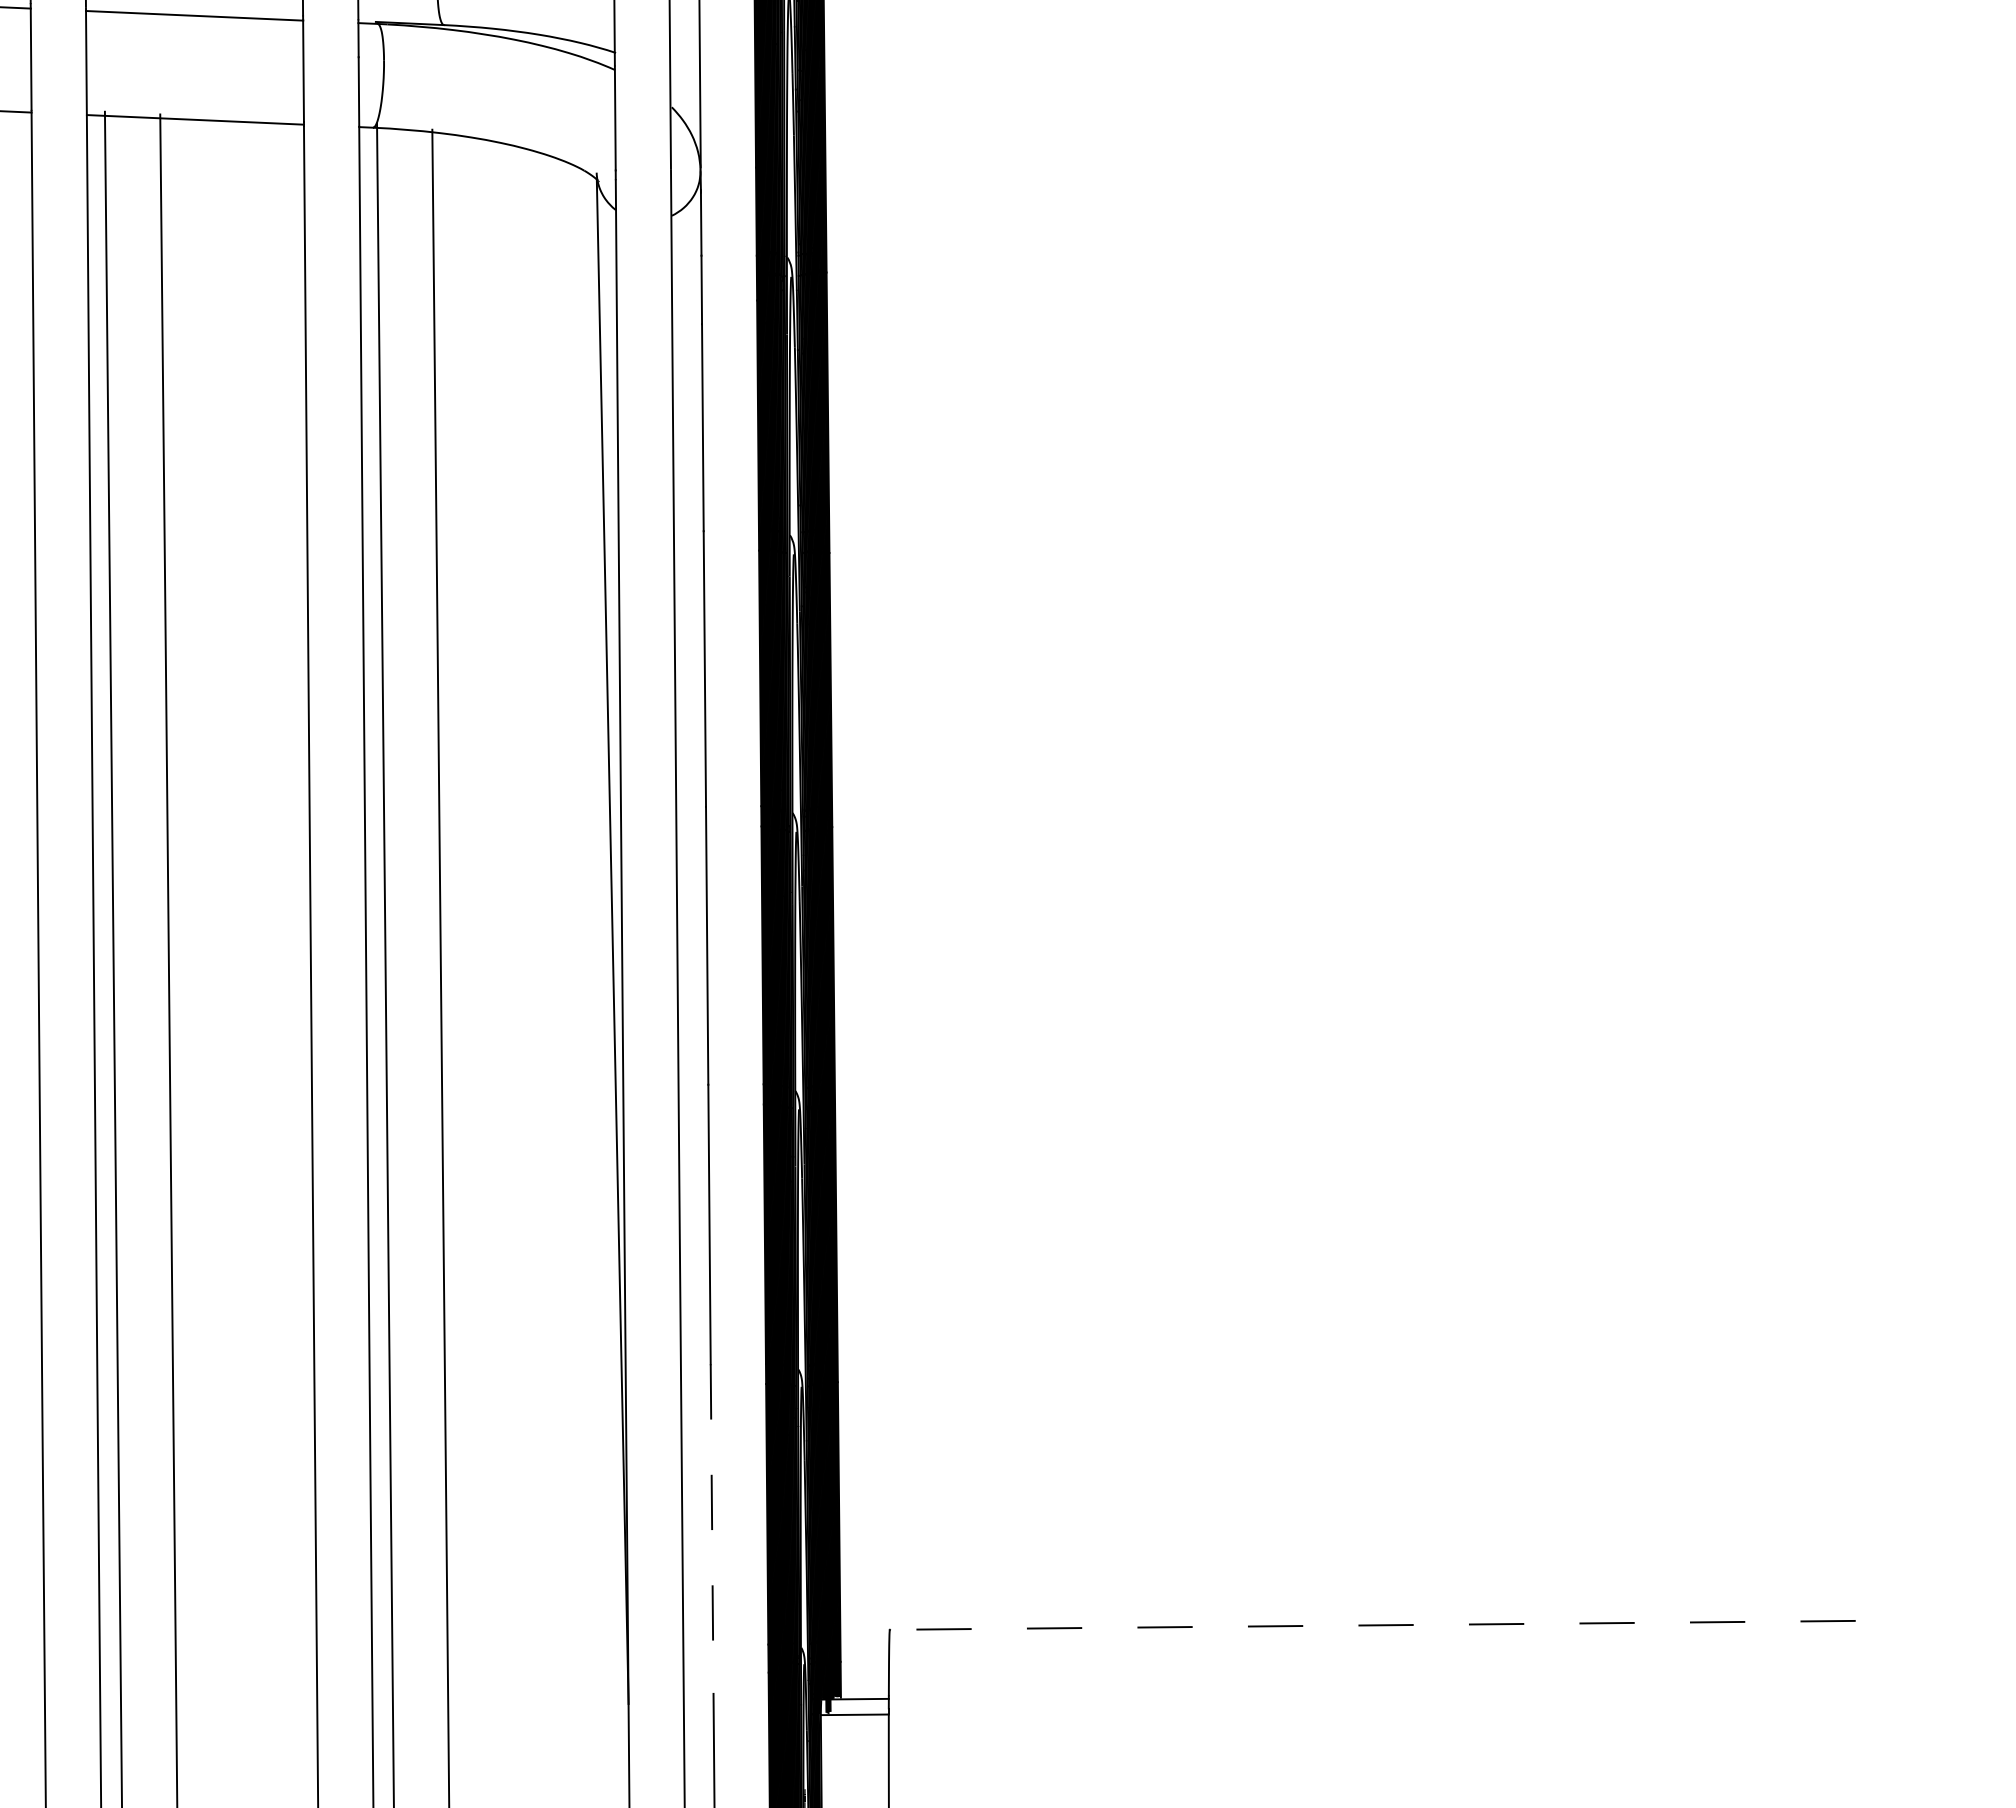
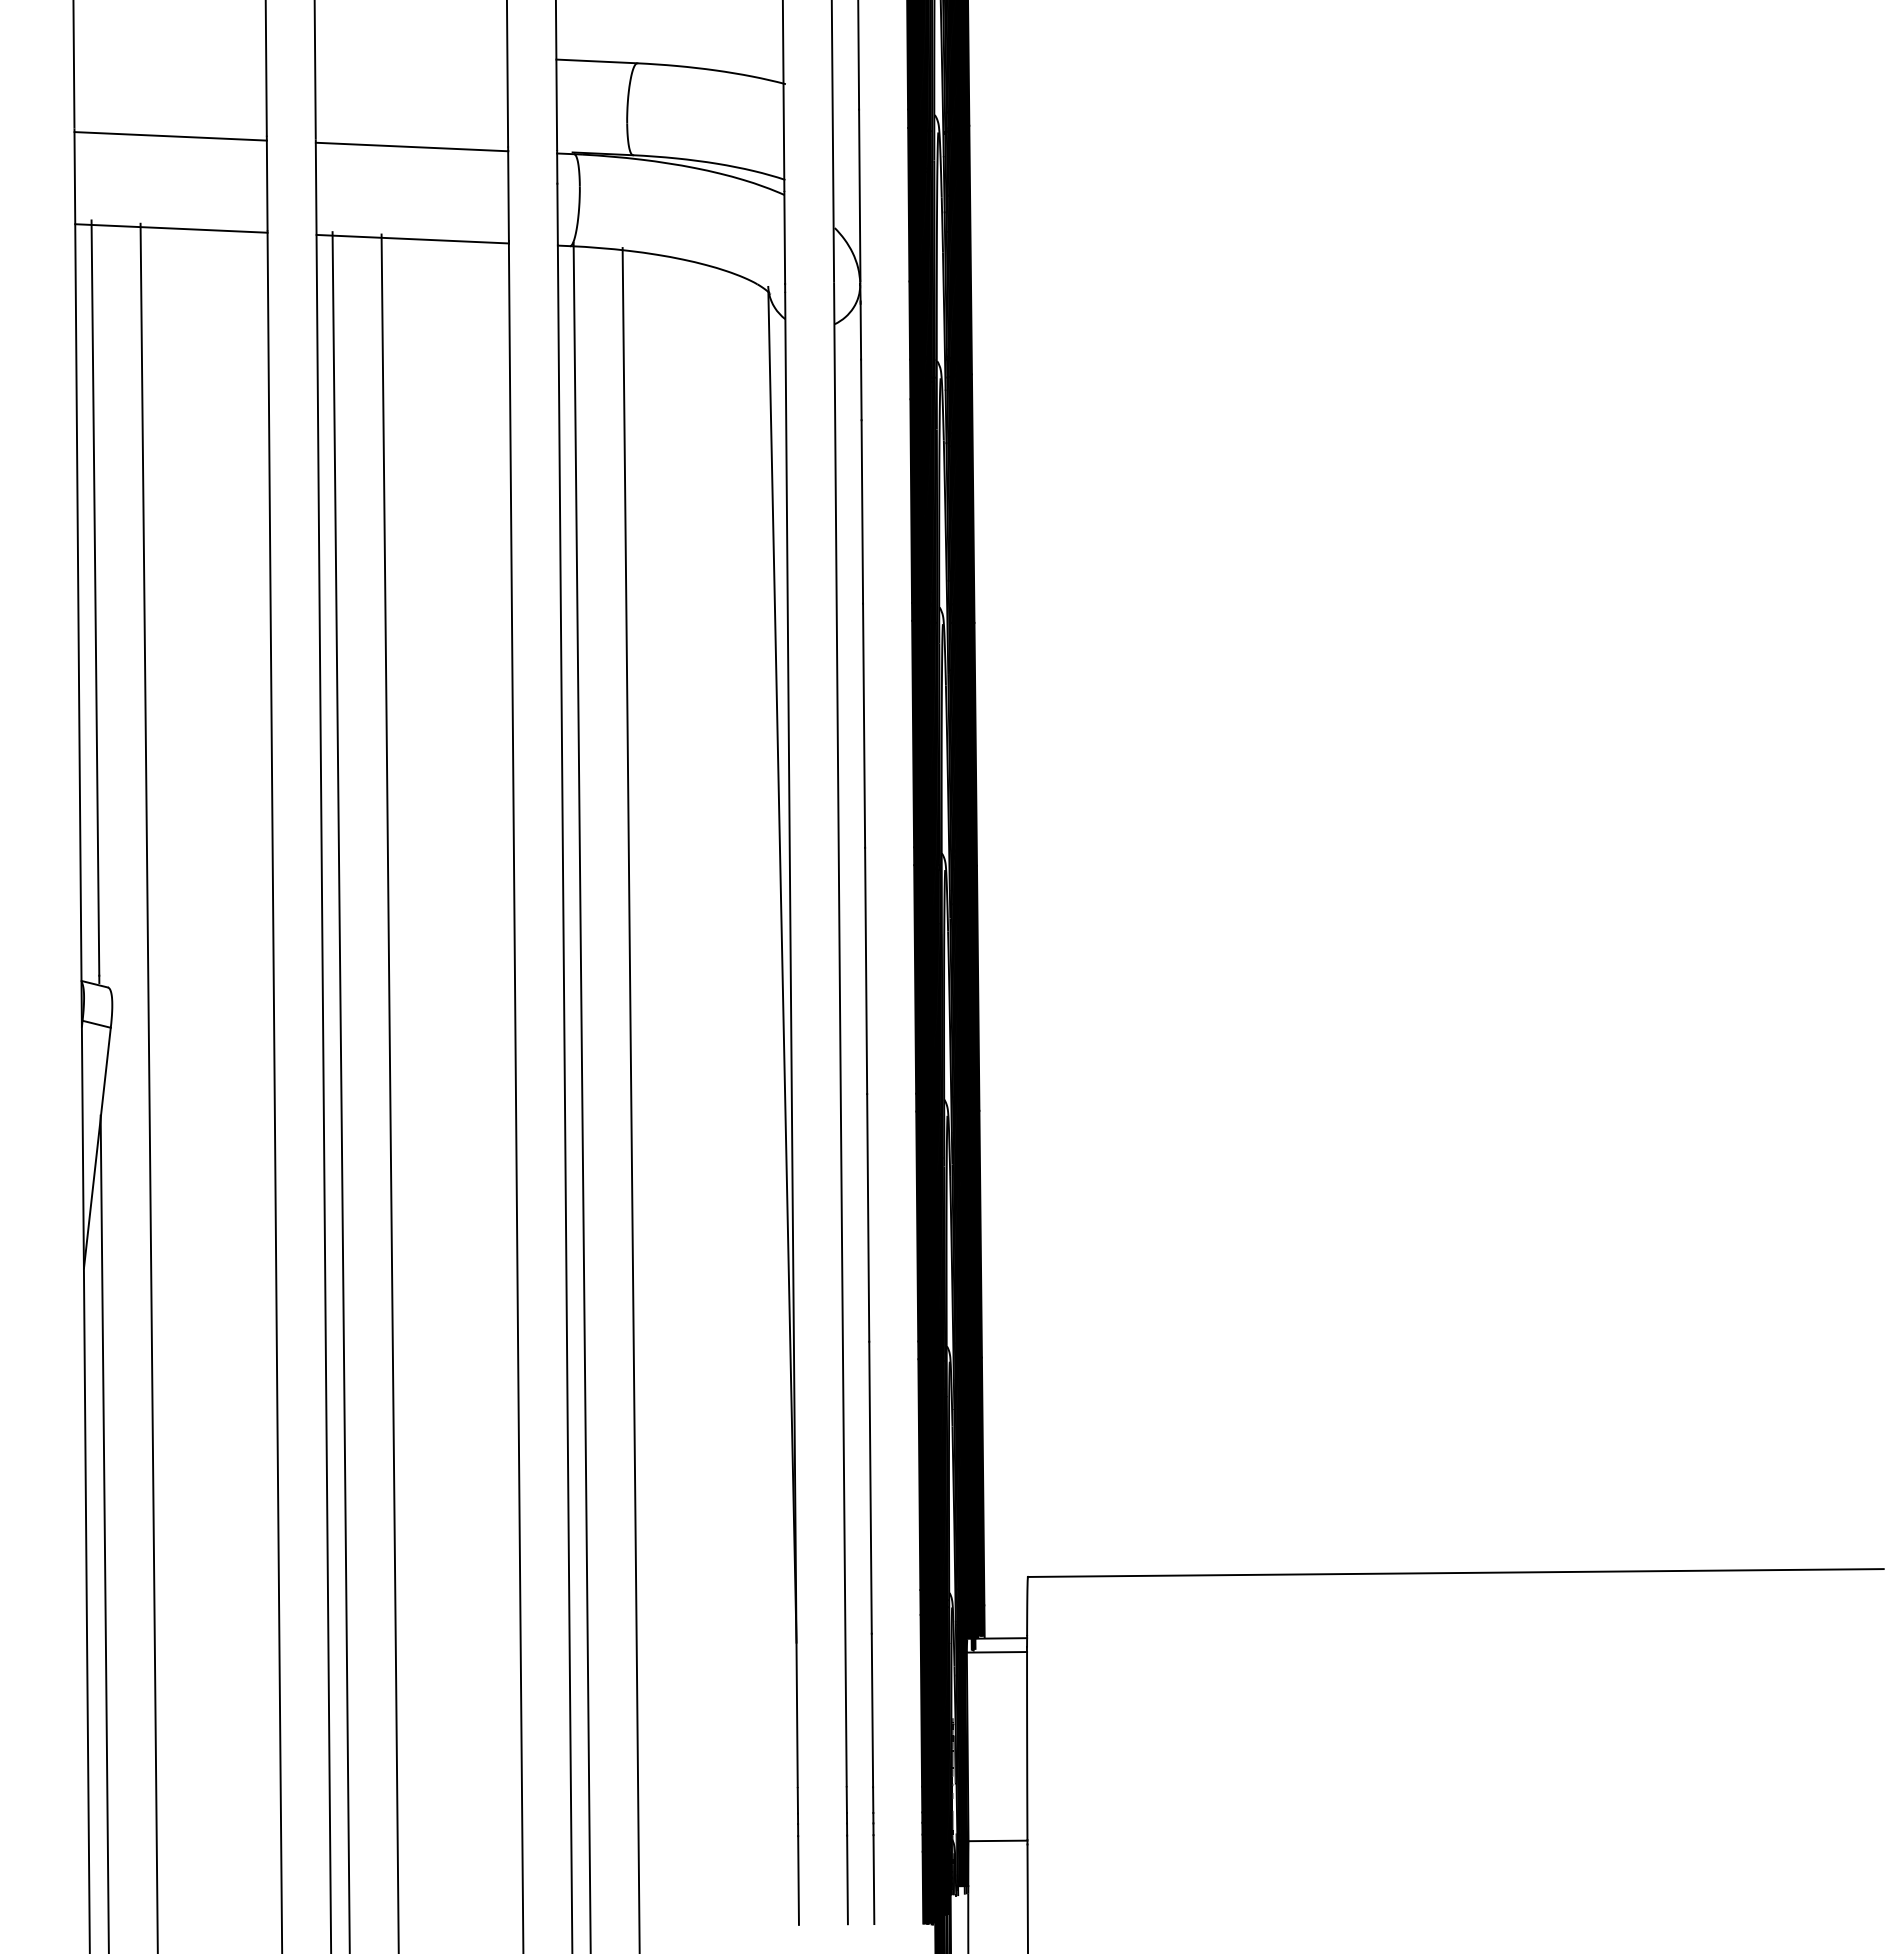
line: (712, 1528) -> (870, 1487), dashed -> solid
line: (1372, 1625) -> (1455, 1573), dashed -> solid

